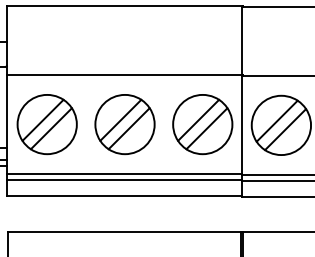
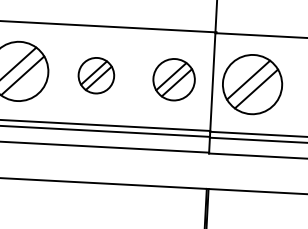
part: (124, 124) -> (95, 75), size x0.6
part: (202, 124) -> (173, 79), size x0.7

